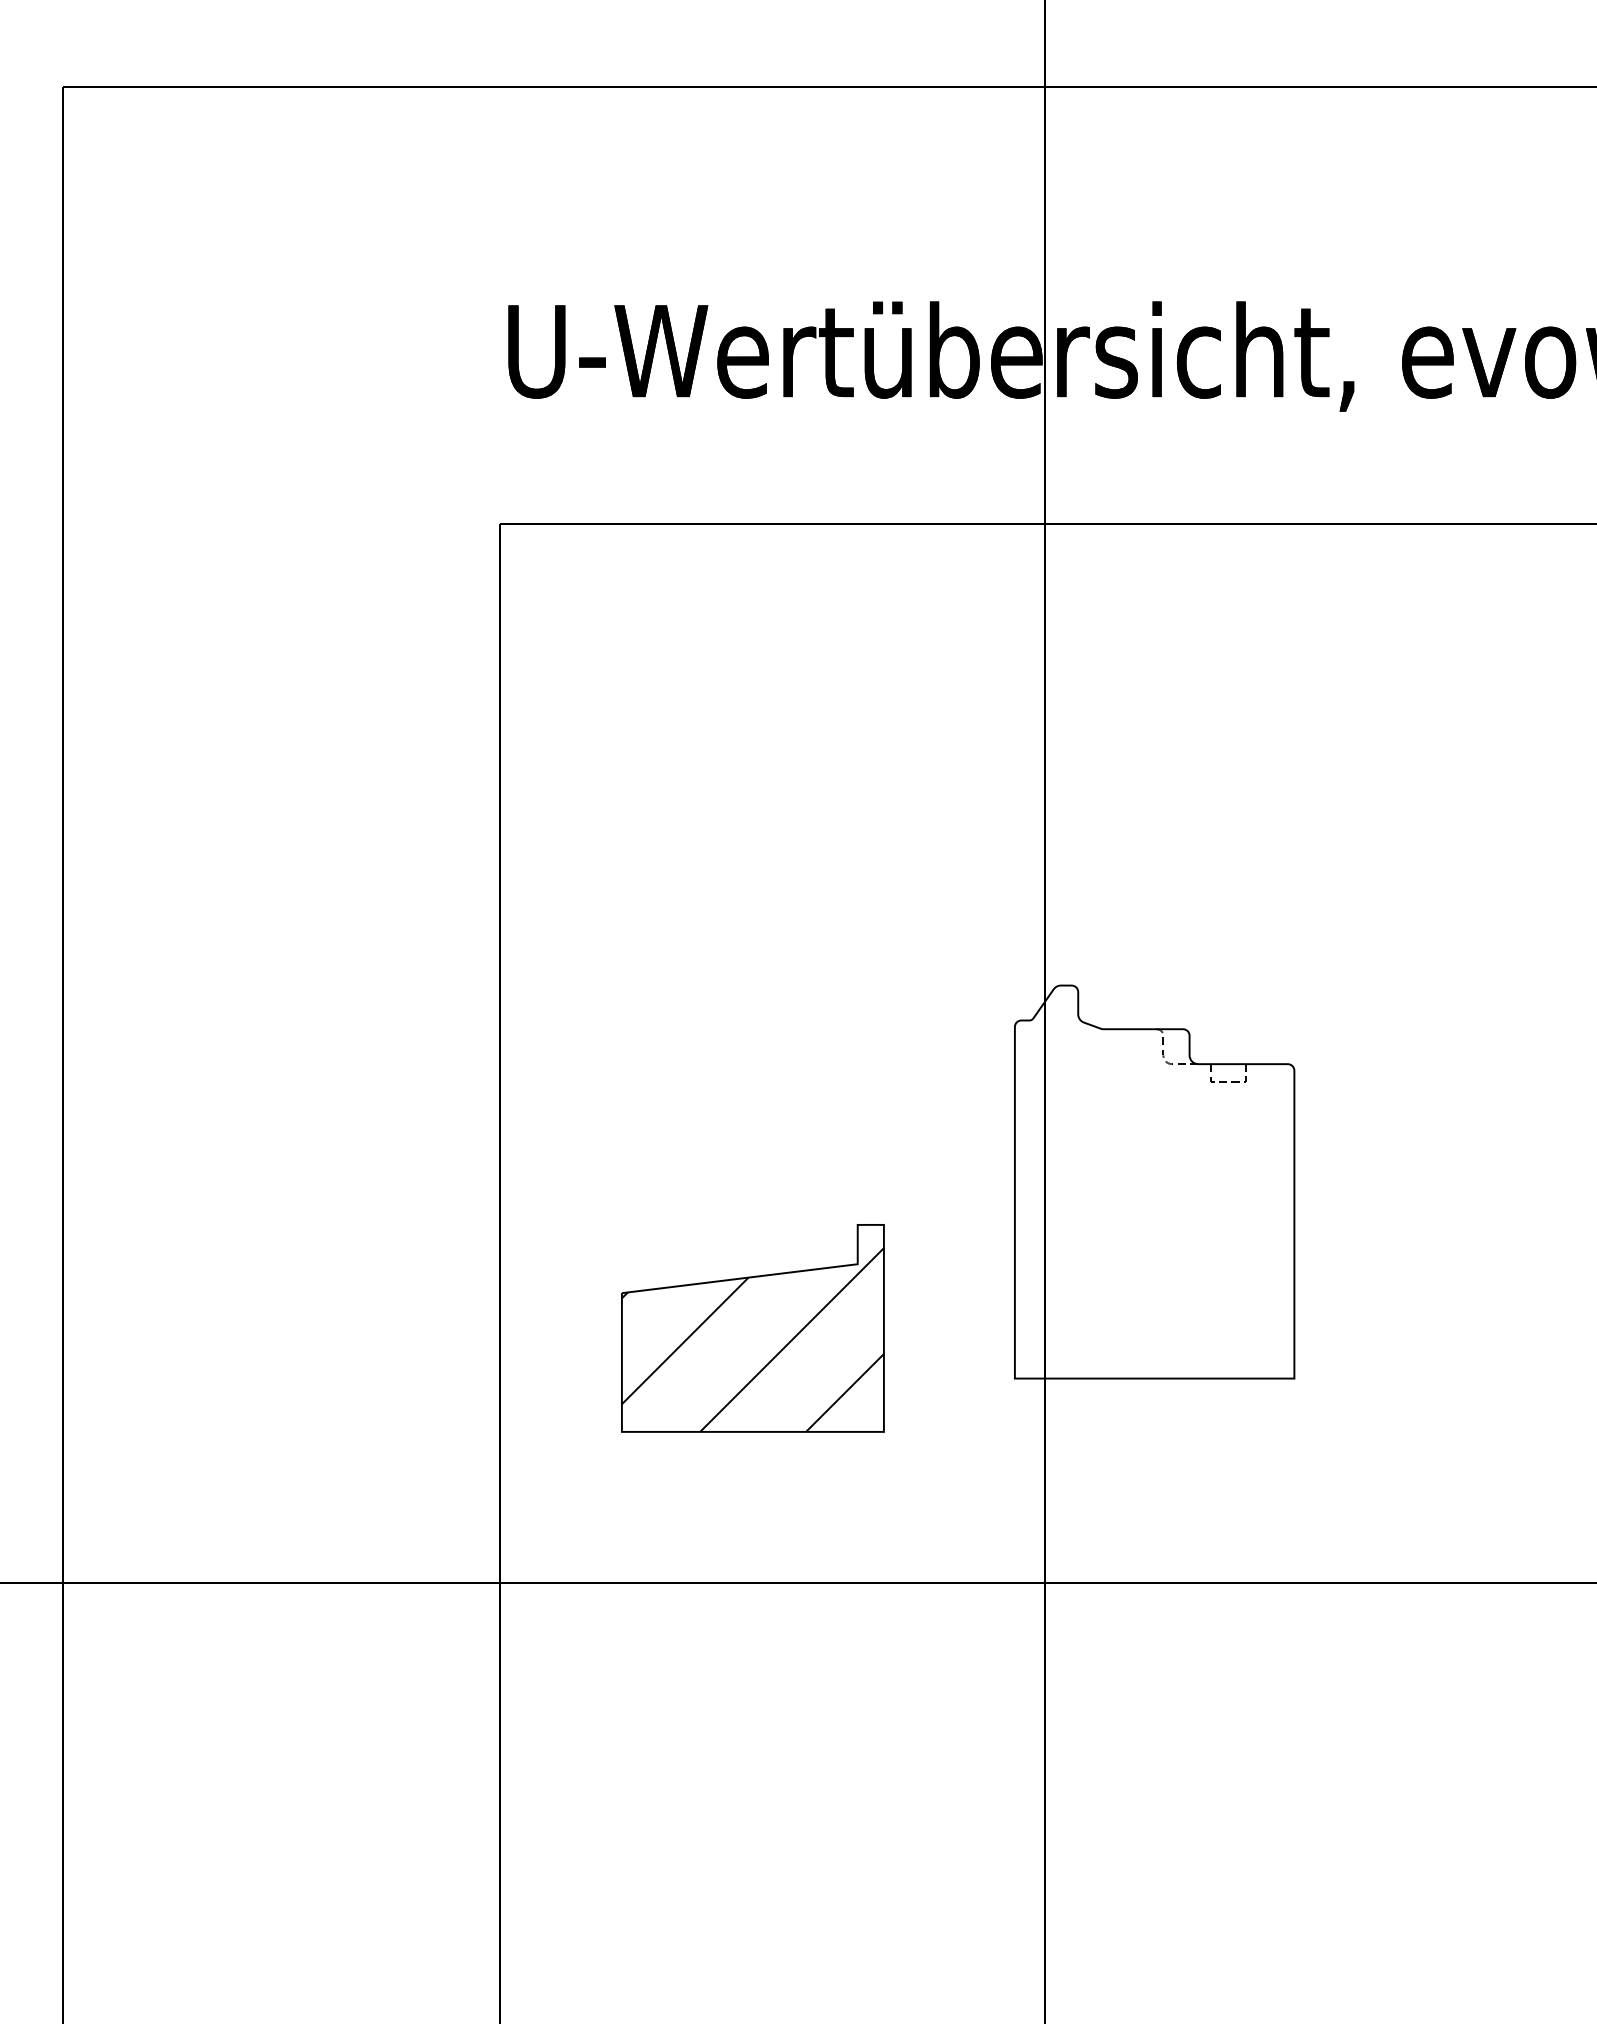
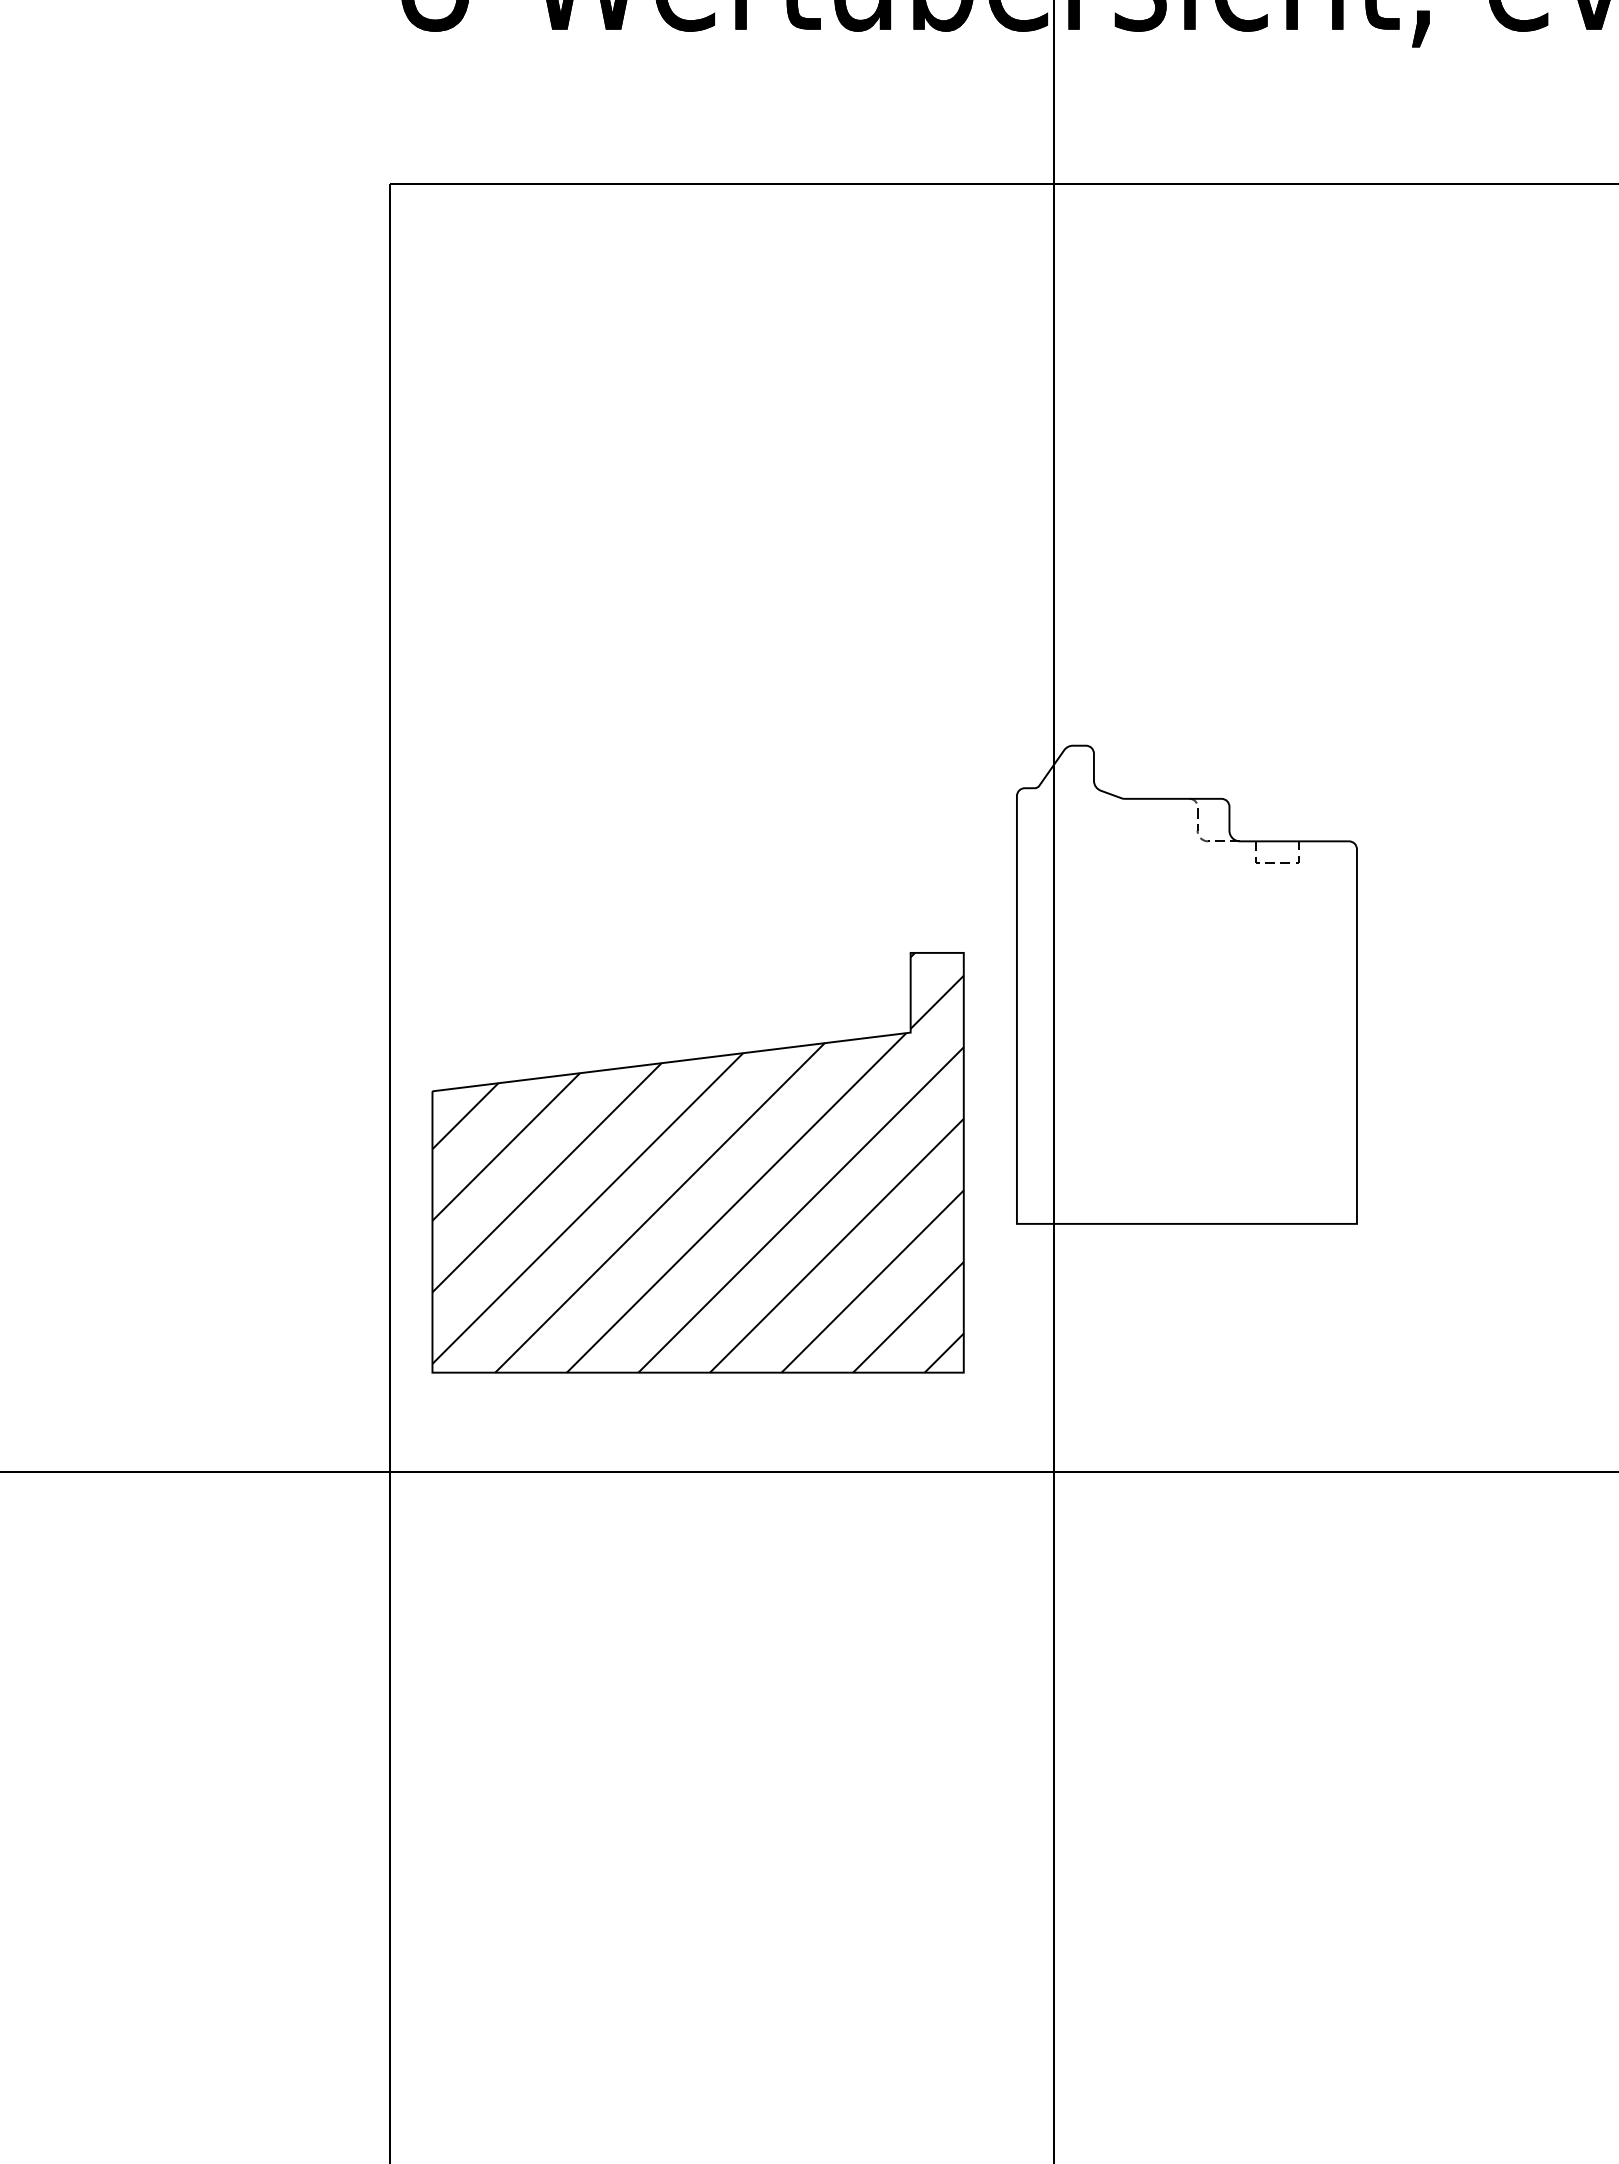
part: (752, 1328) -> (697, 1162), size x1.67

